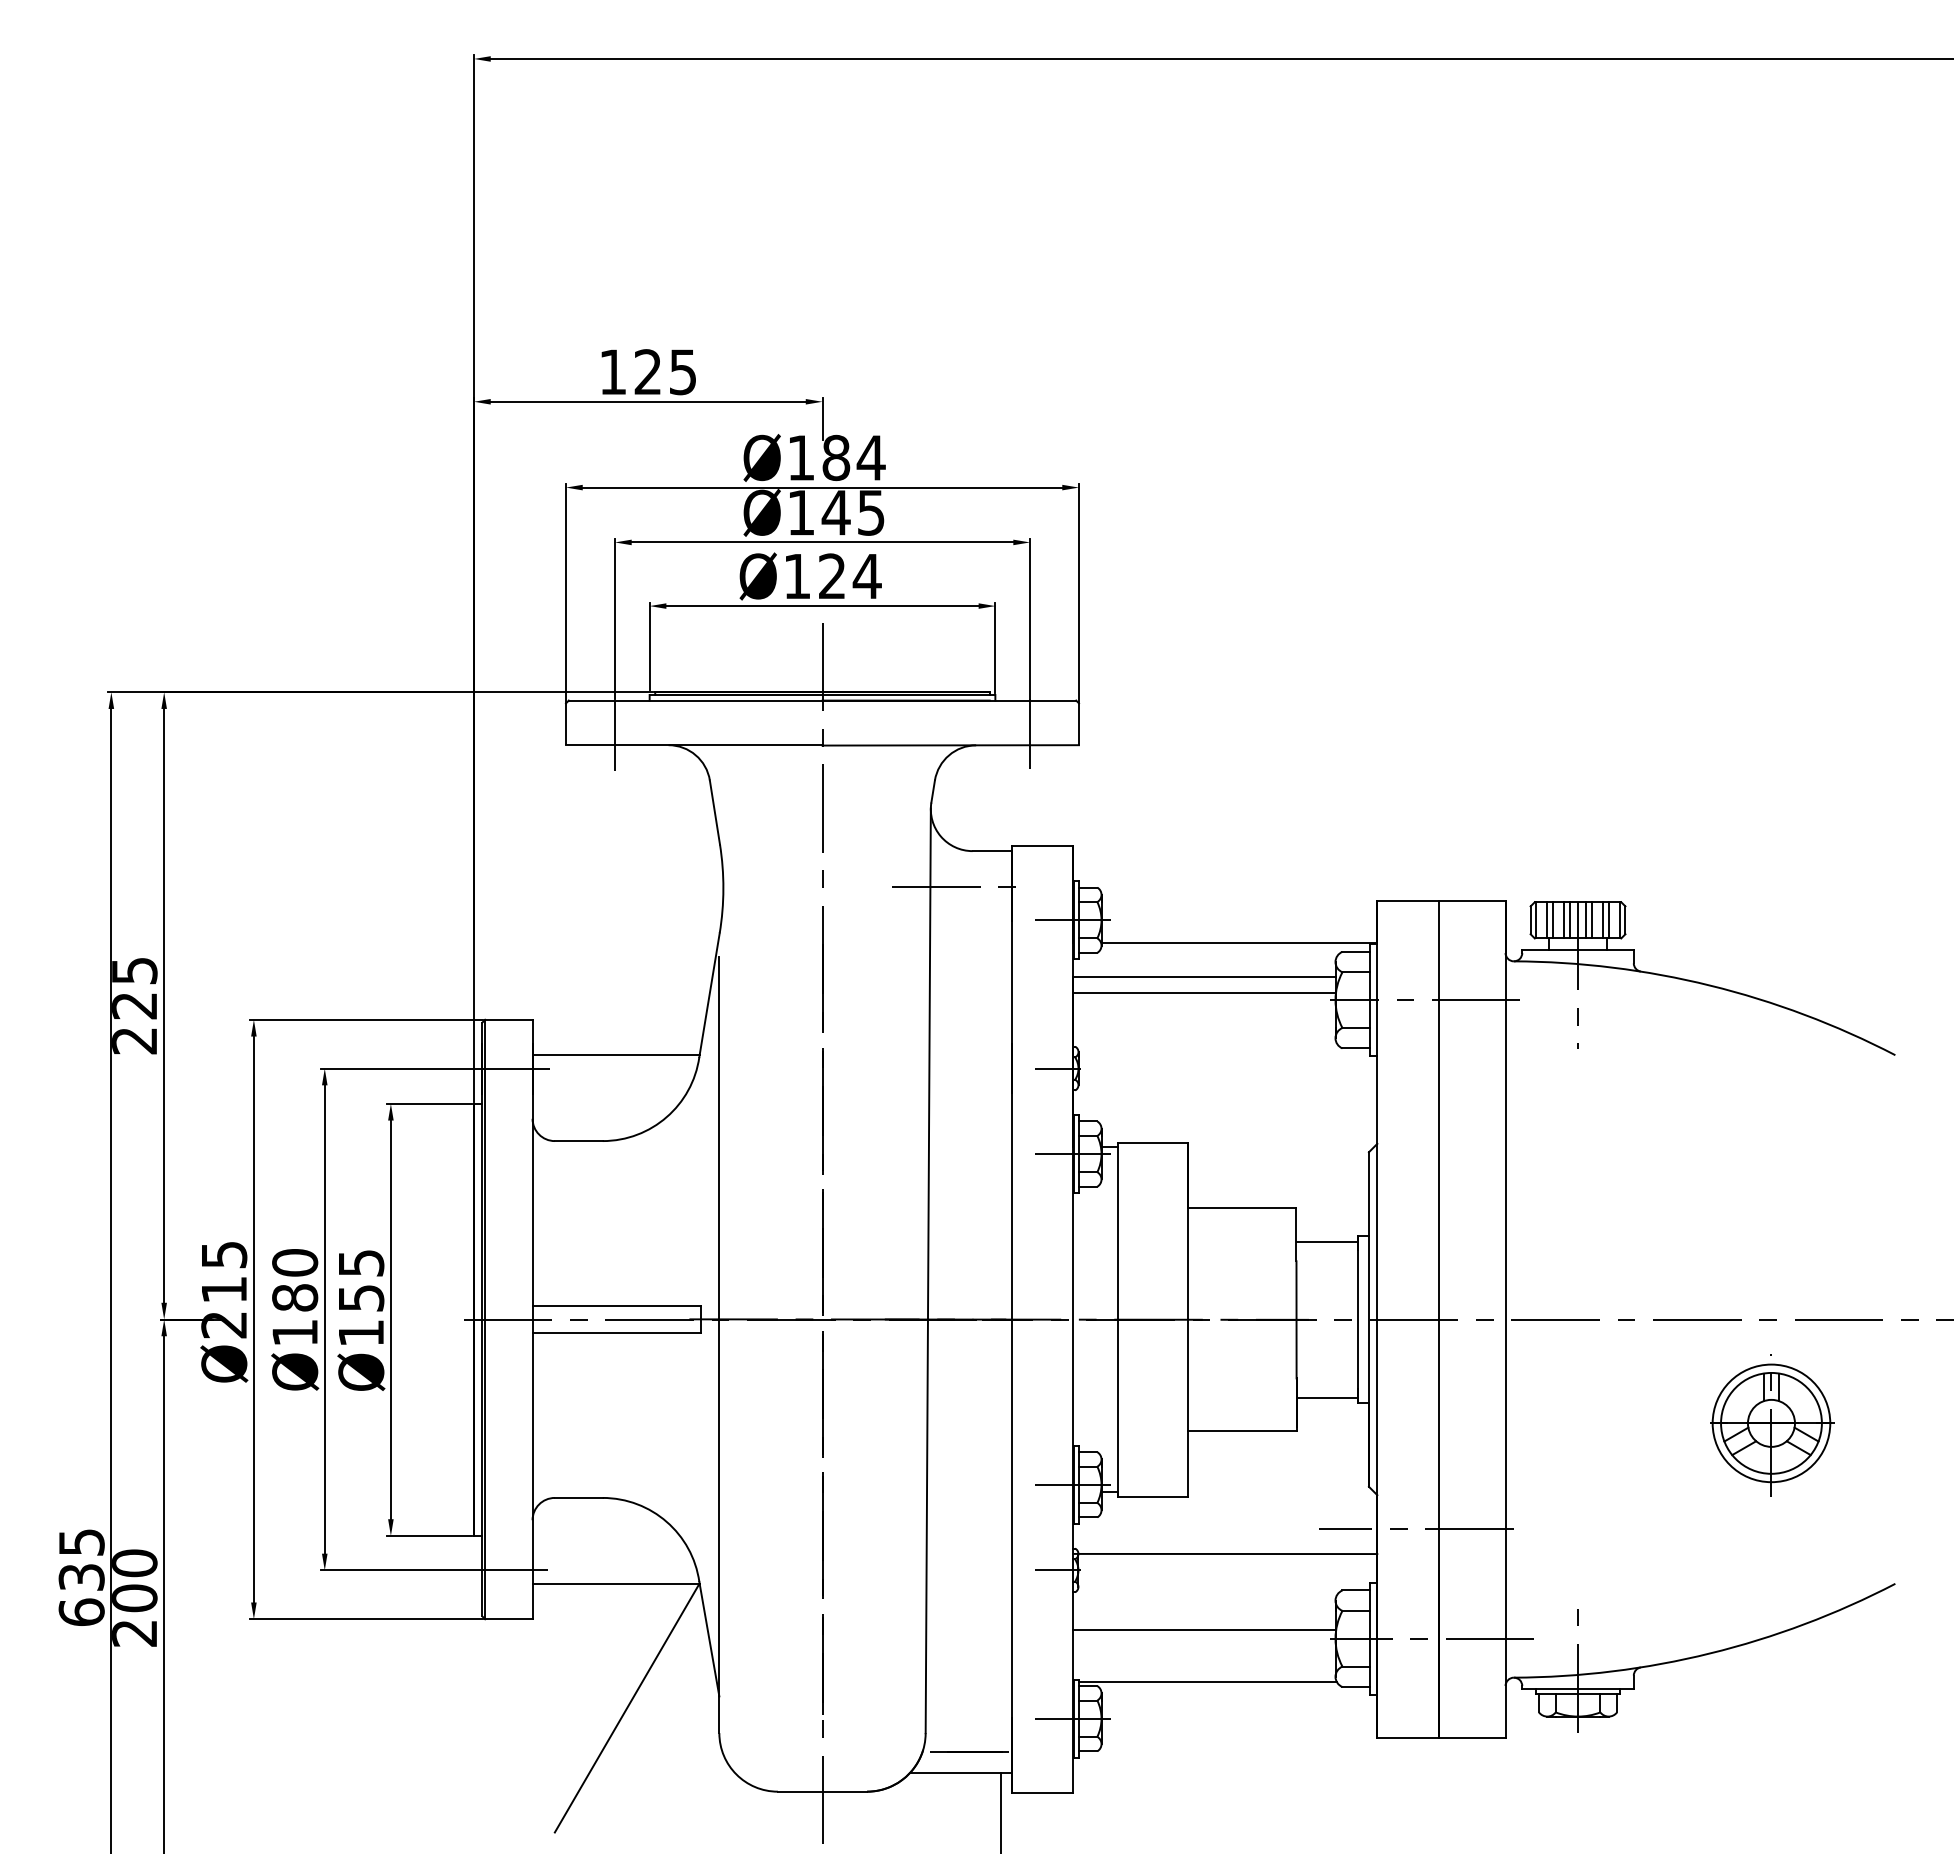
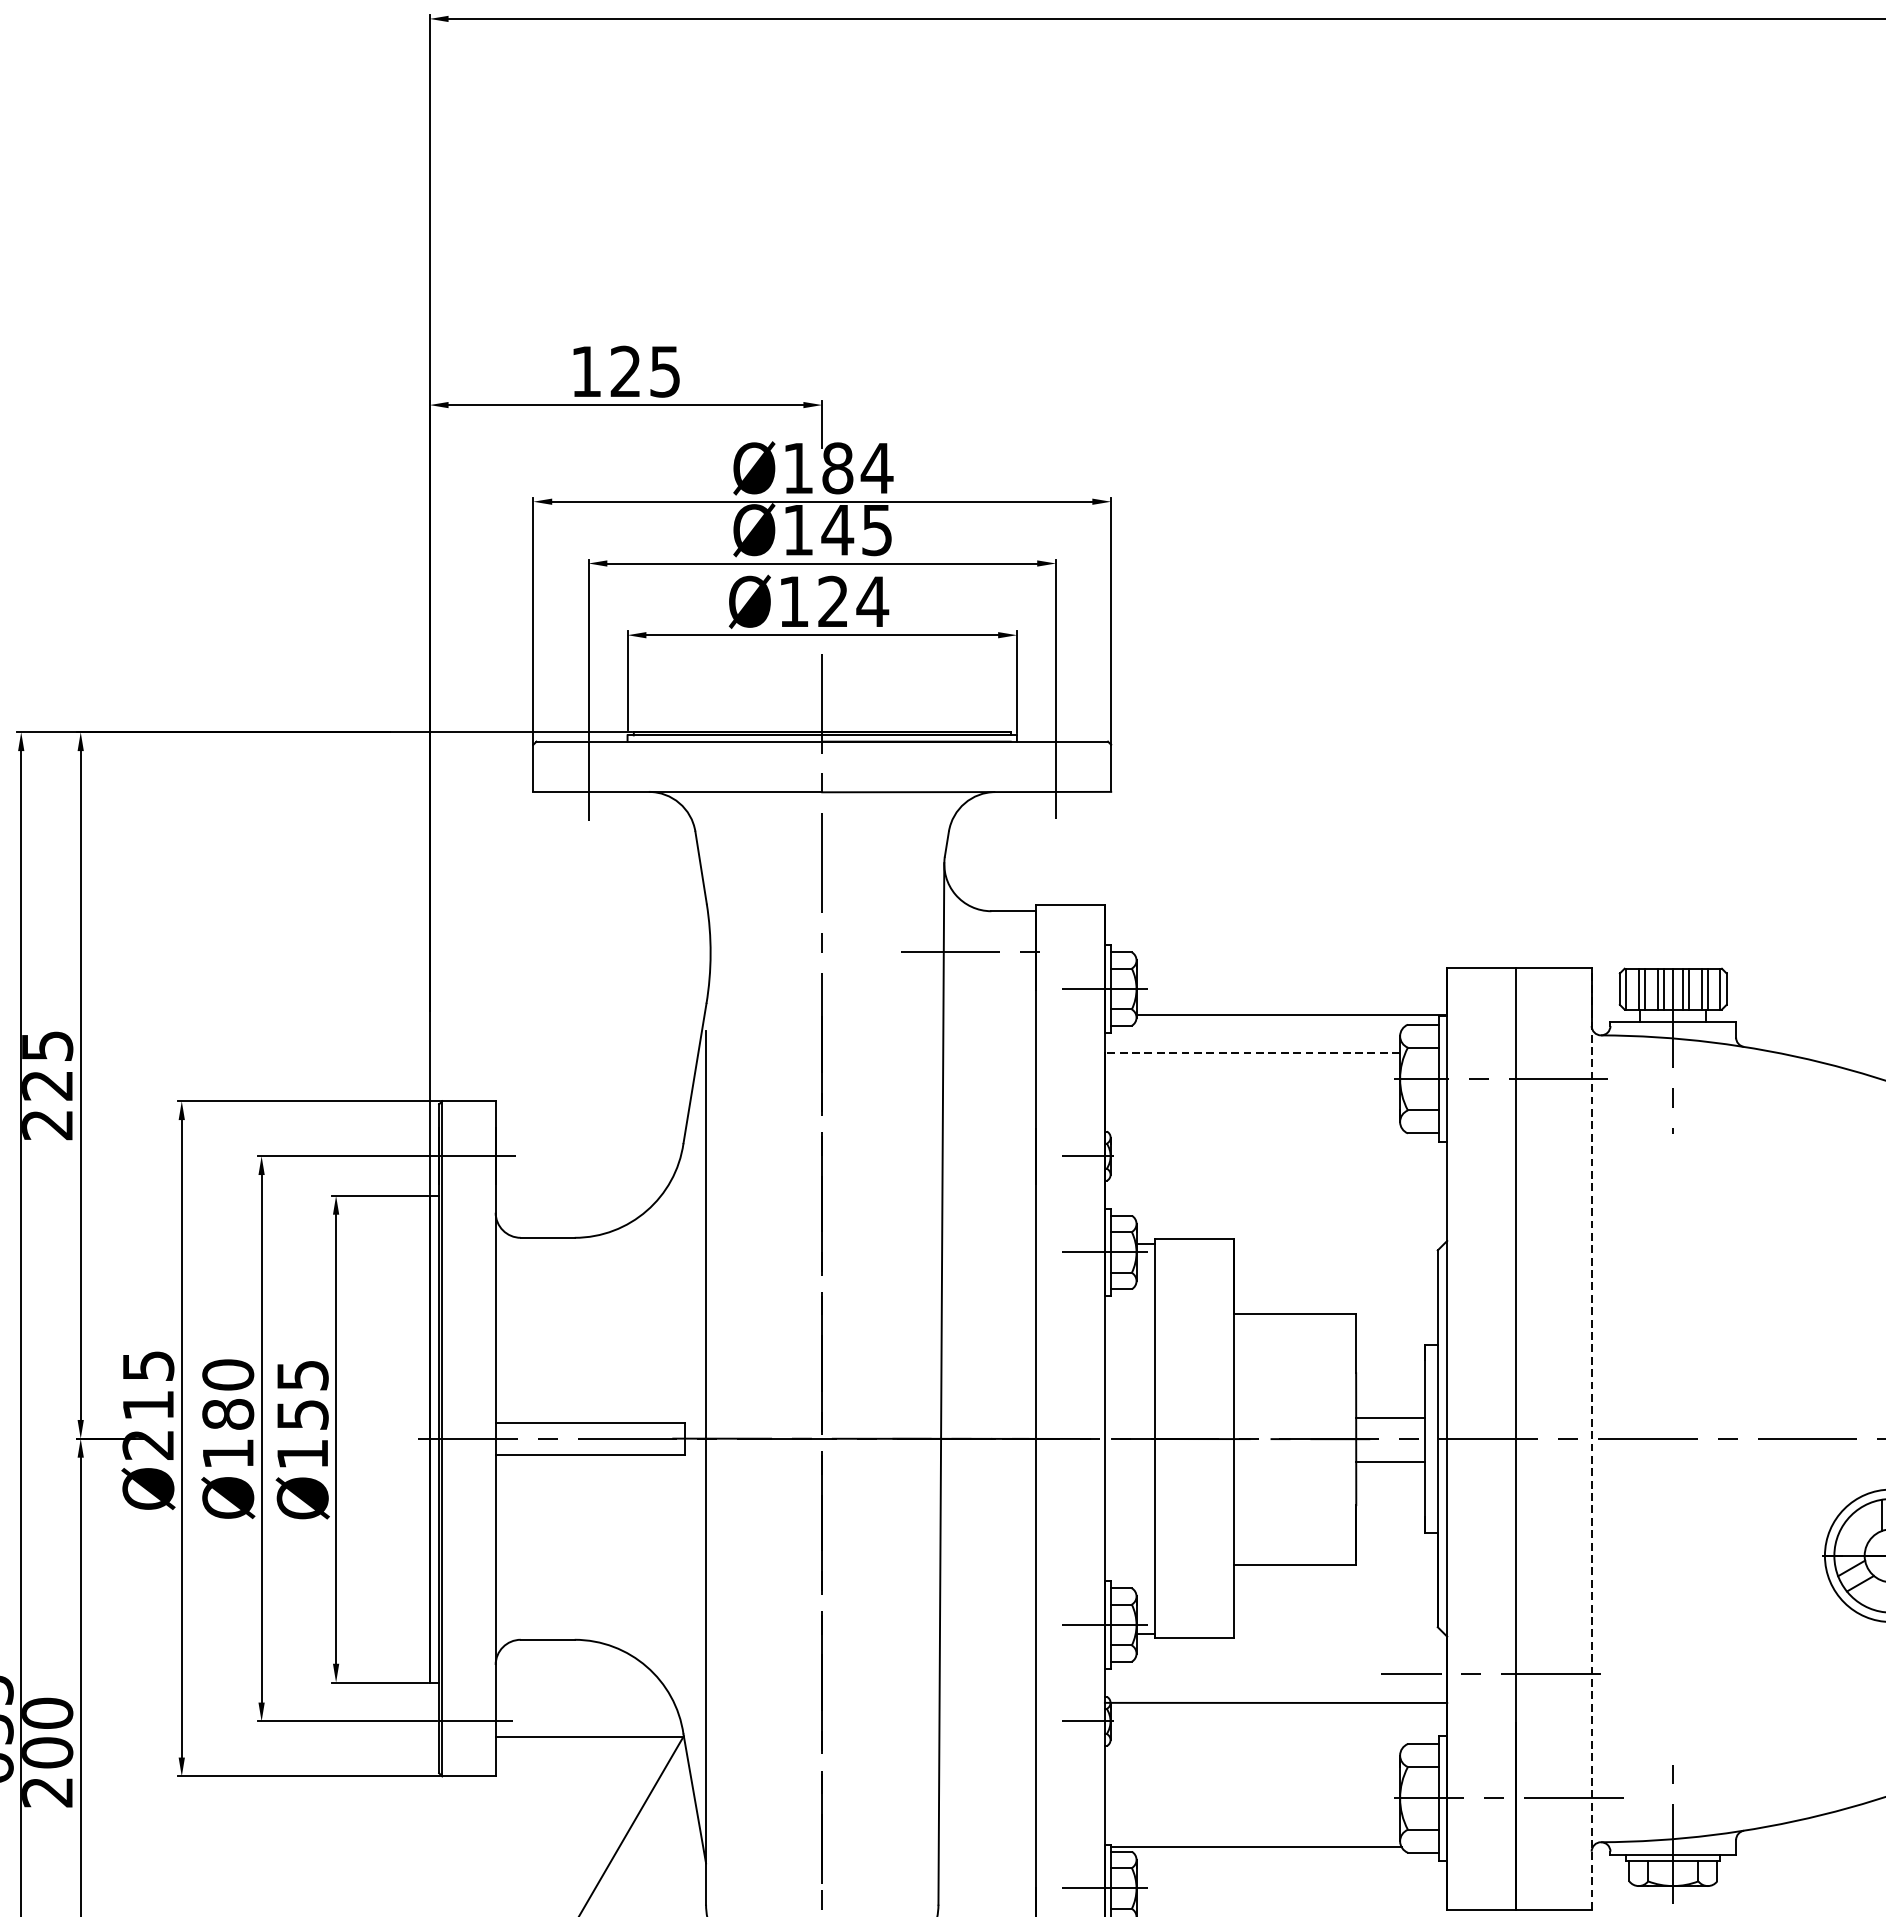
line: (1203, 976) -> (1251, 1052), solid -> dashed
line: (1204, 993) -> (1252, 1071), removed
line: (615, 1054) -> (589, 1140), removed
line: (1326, 1241) -> (1389, 1417), moved
line: (1505, 1319) -> (1591, 1438), solid -> dashed
line: (1326, 1397) -> (1389, 1461), moved
line: (1204, 1630) -> (1252, 1789), removed

